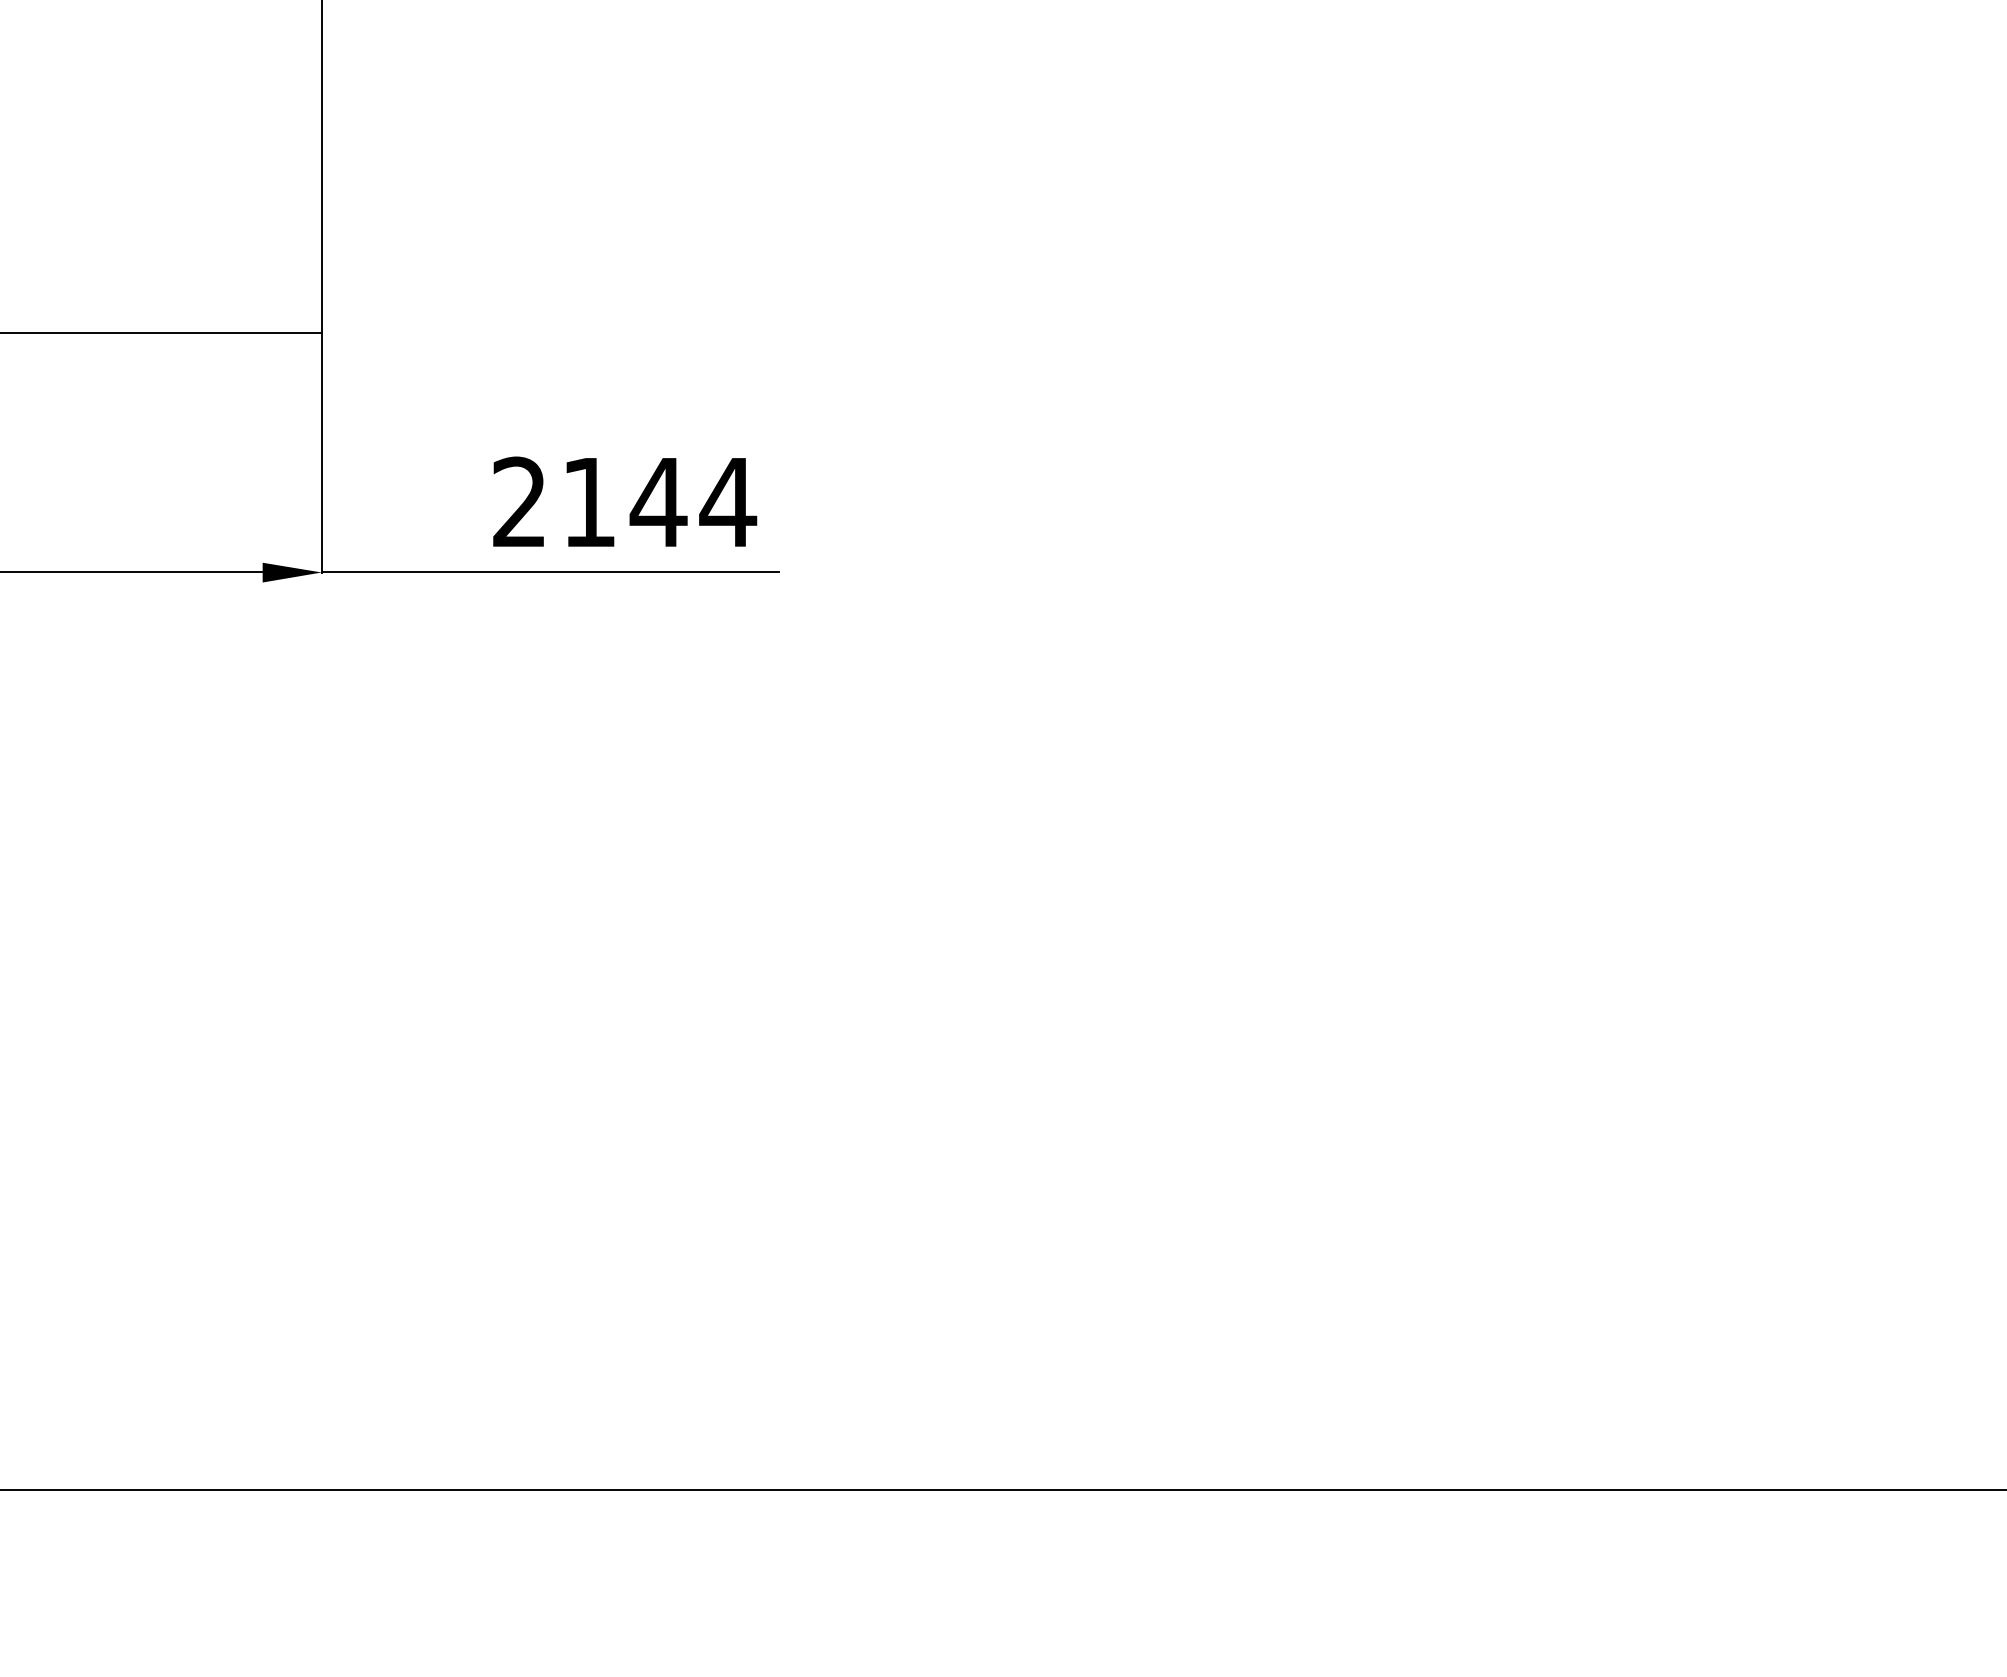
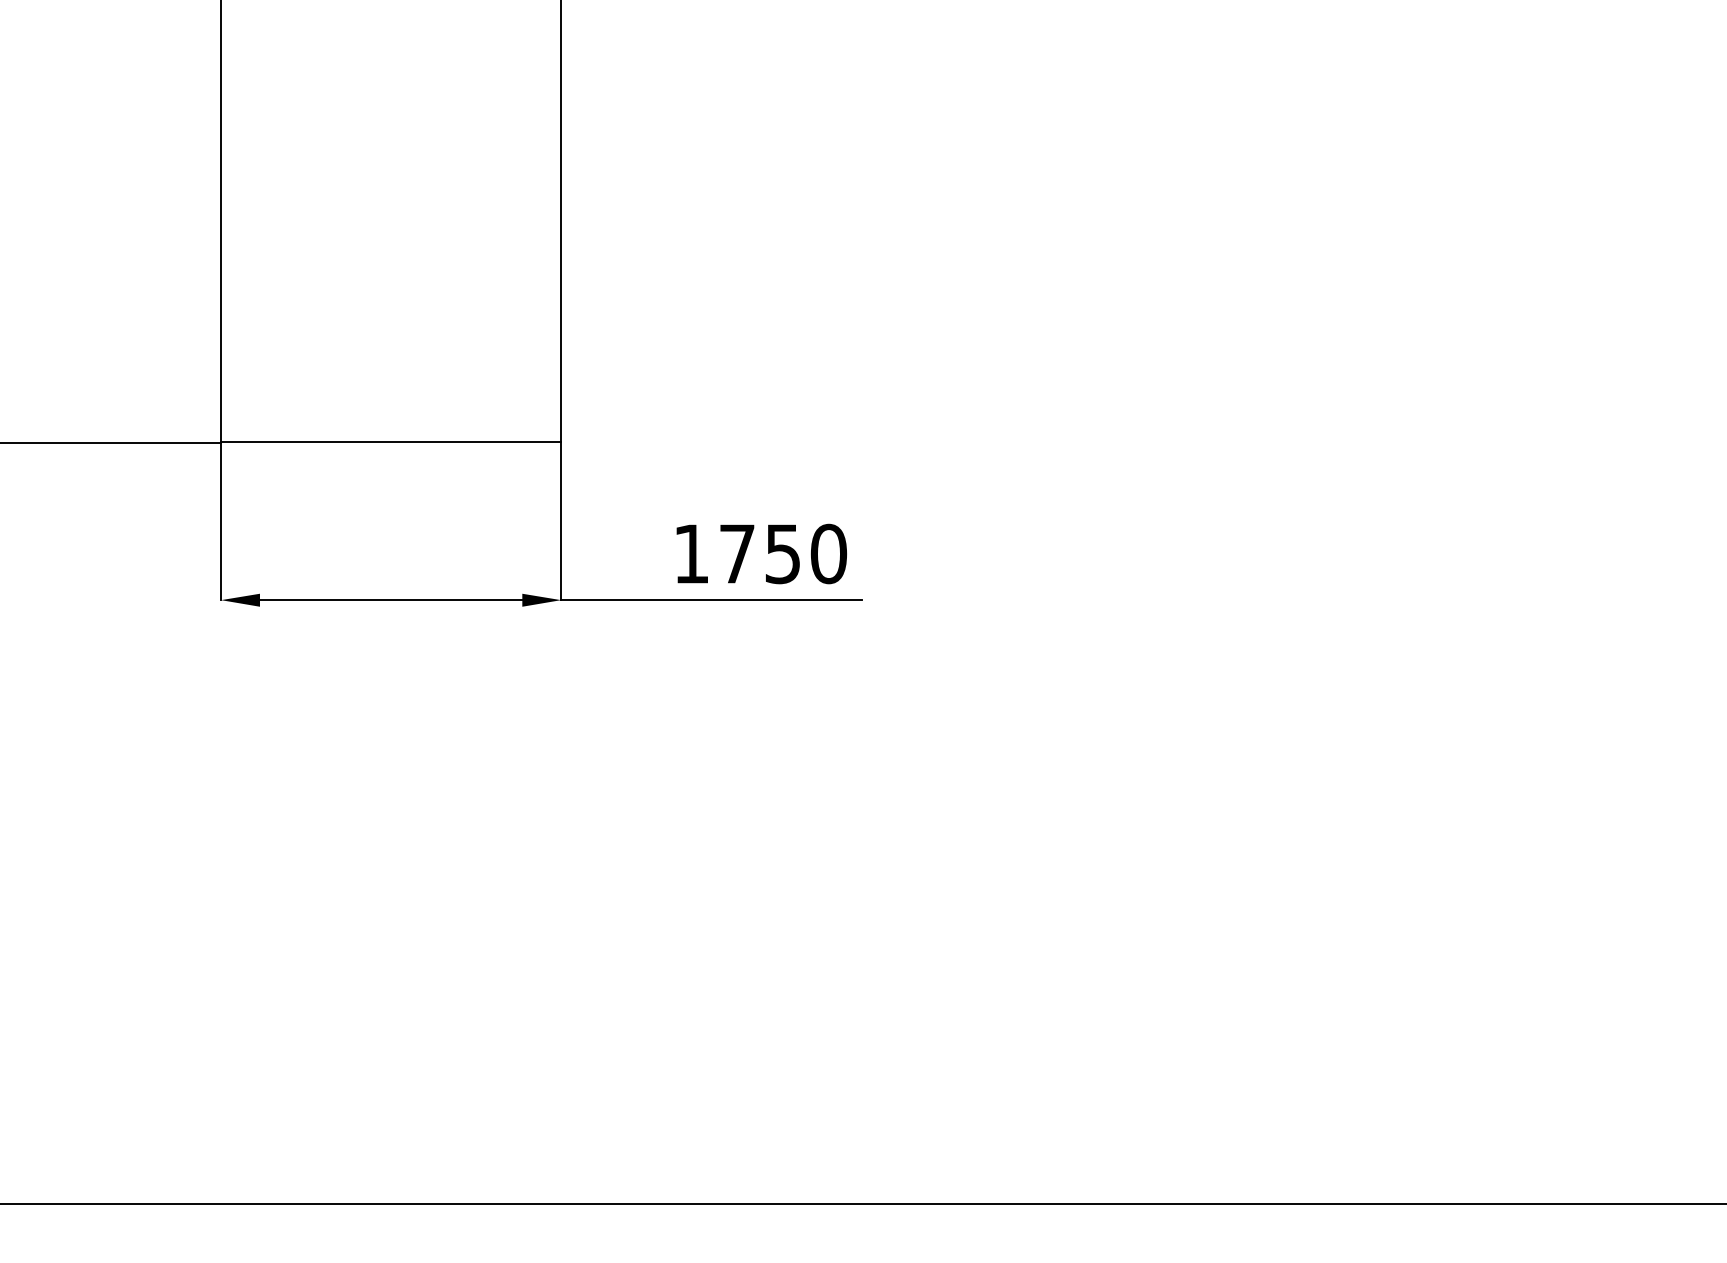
text: (624, 501) -> (760, 553), 2144 -> 1750

